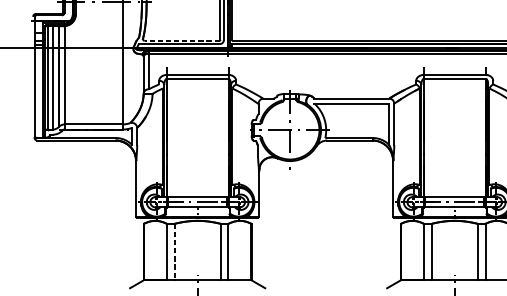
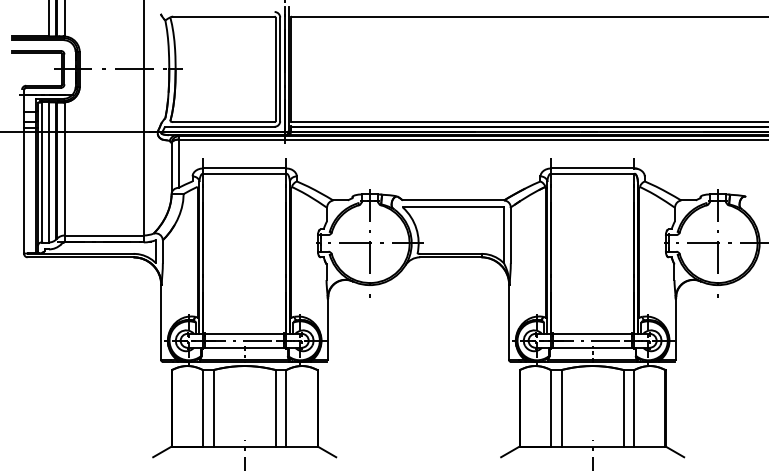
line: (182, 40) -> (223, 122), dashed -> solid
line: (174, 252) -> (213, 408), dashed -> solid

